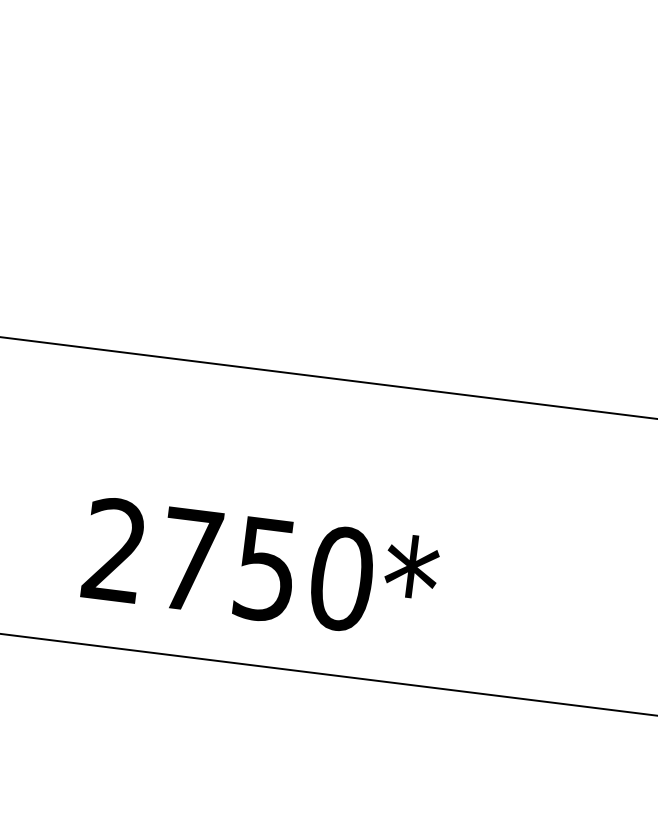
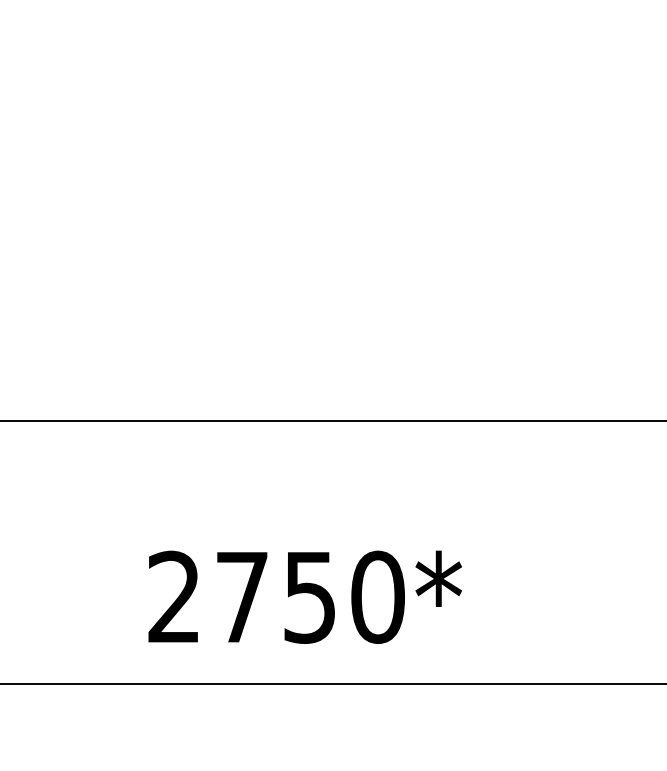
text: (260, 567) -> (304, 596), moved

